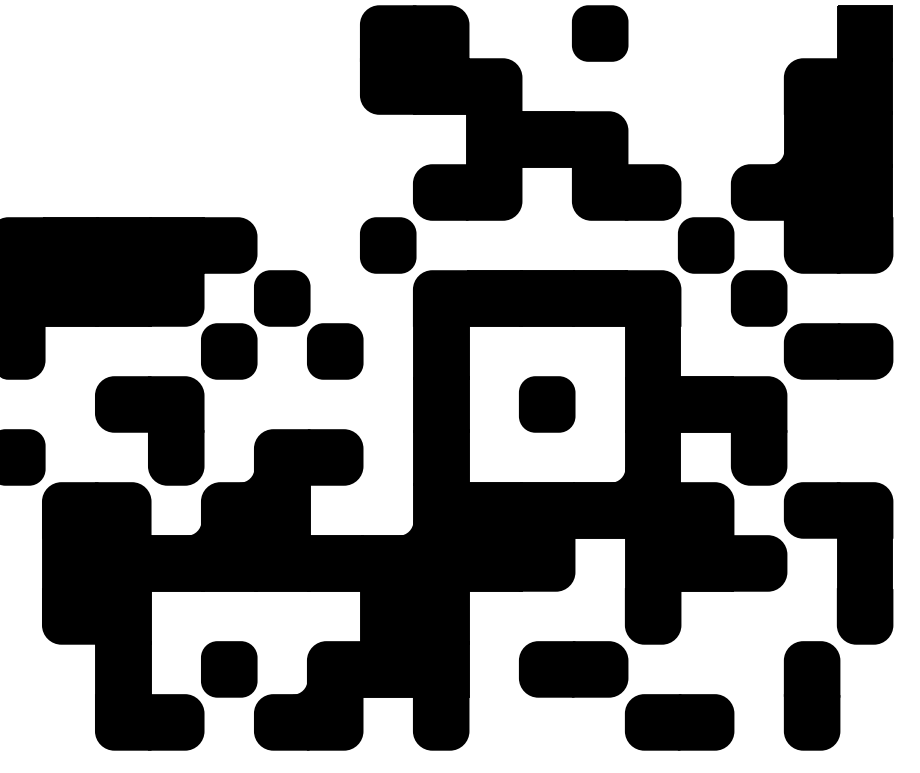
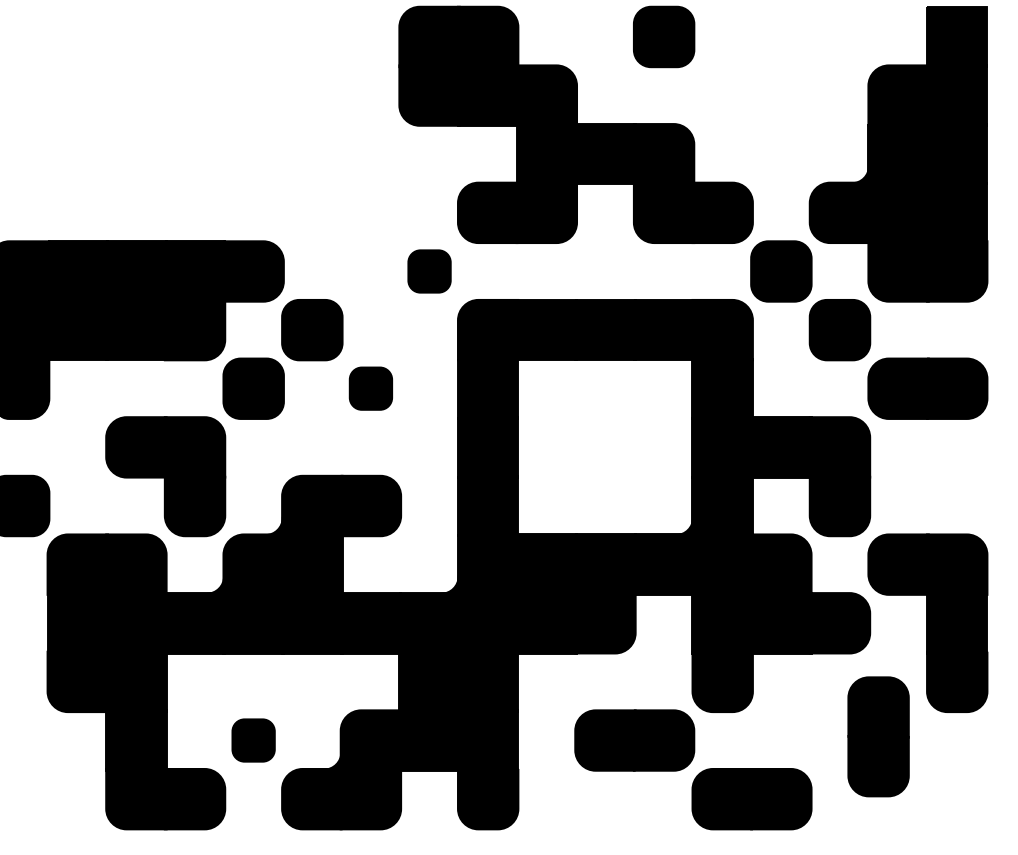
part: (388, 245) -> (429, 271), size x0.7
part: (334, 351) -> (370, 388), size x0.7
part: (547, 404) -> (605, 447), removed
part: (229, 669) -> (253, 740), size x0.7
part: (812, 695) -> (878, 736), moved

